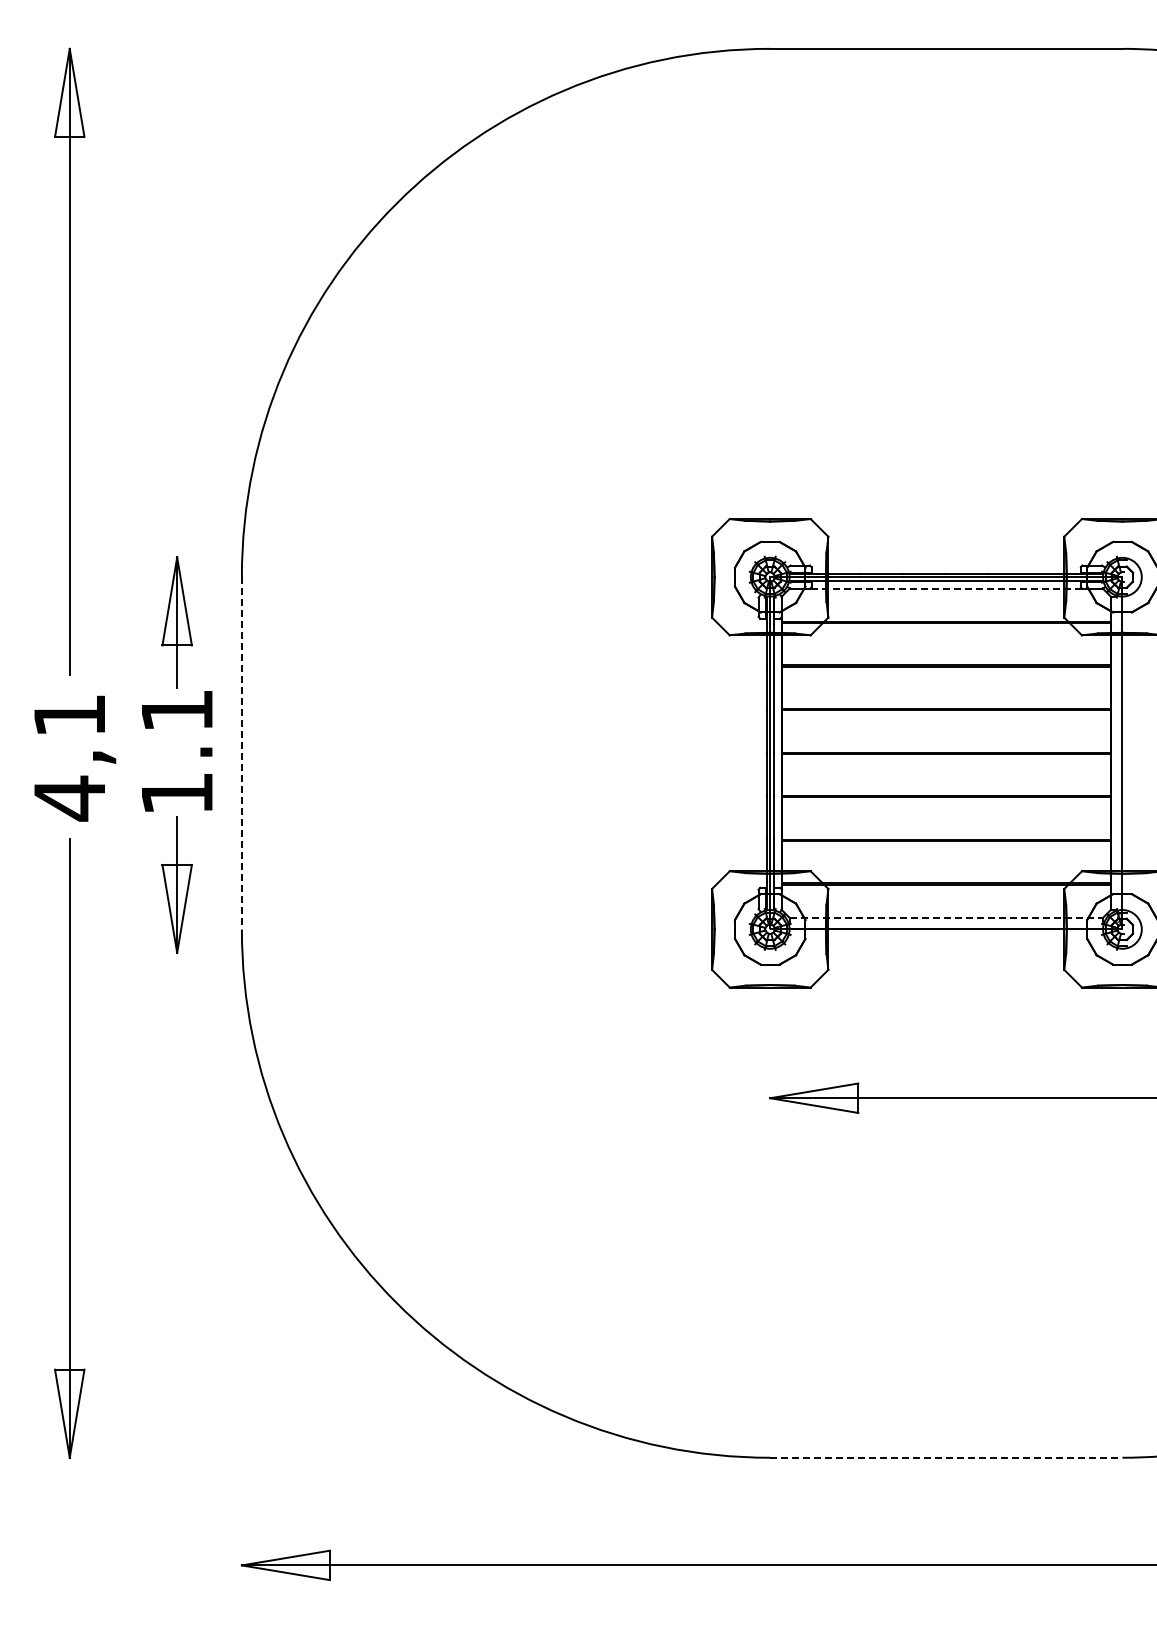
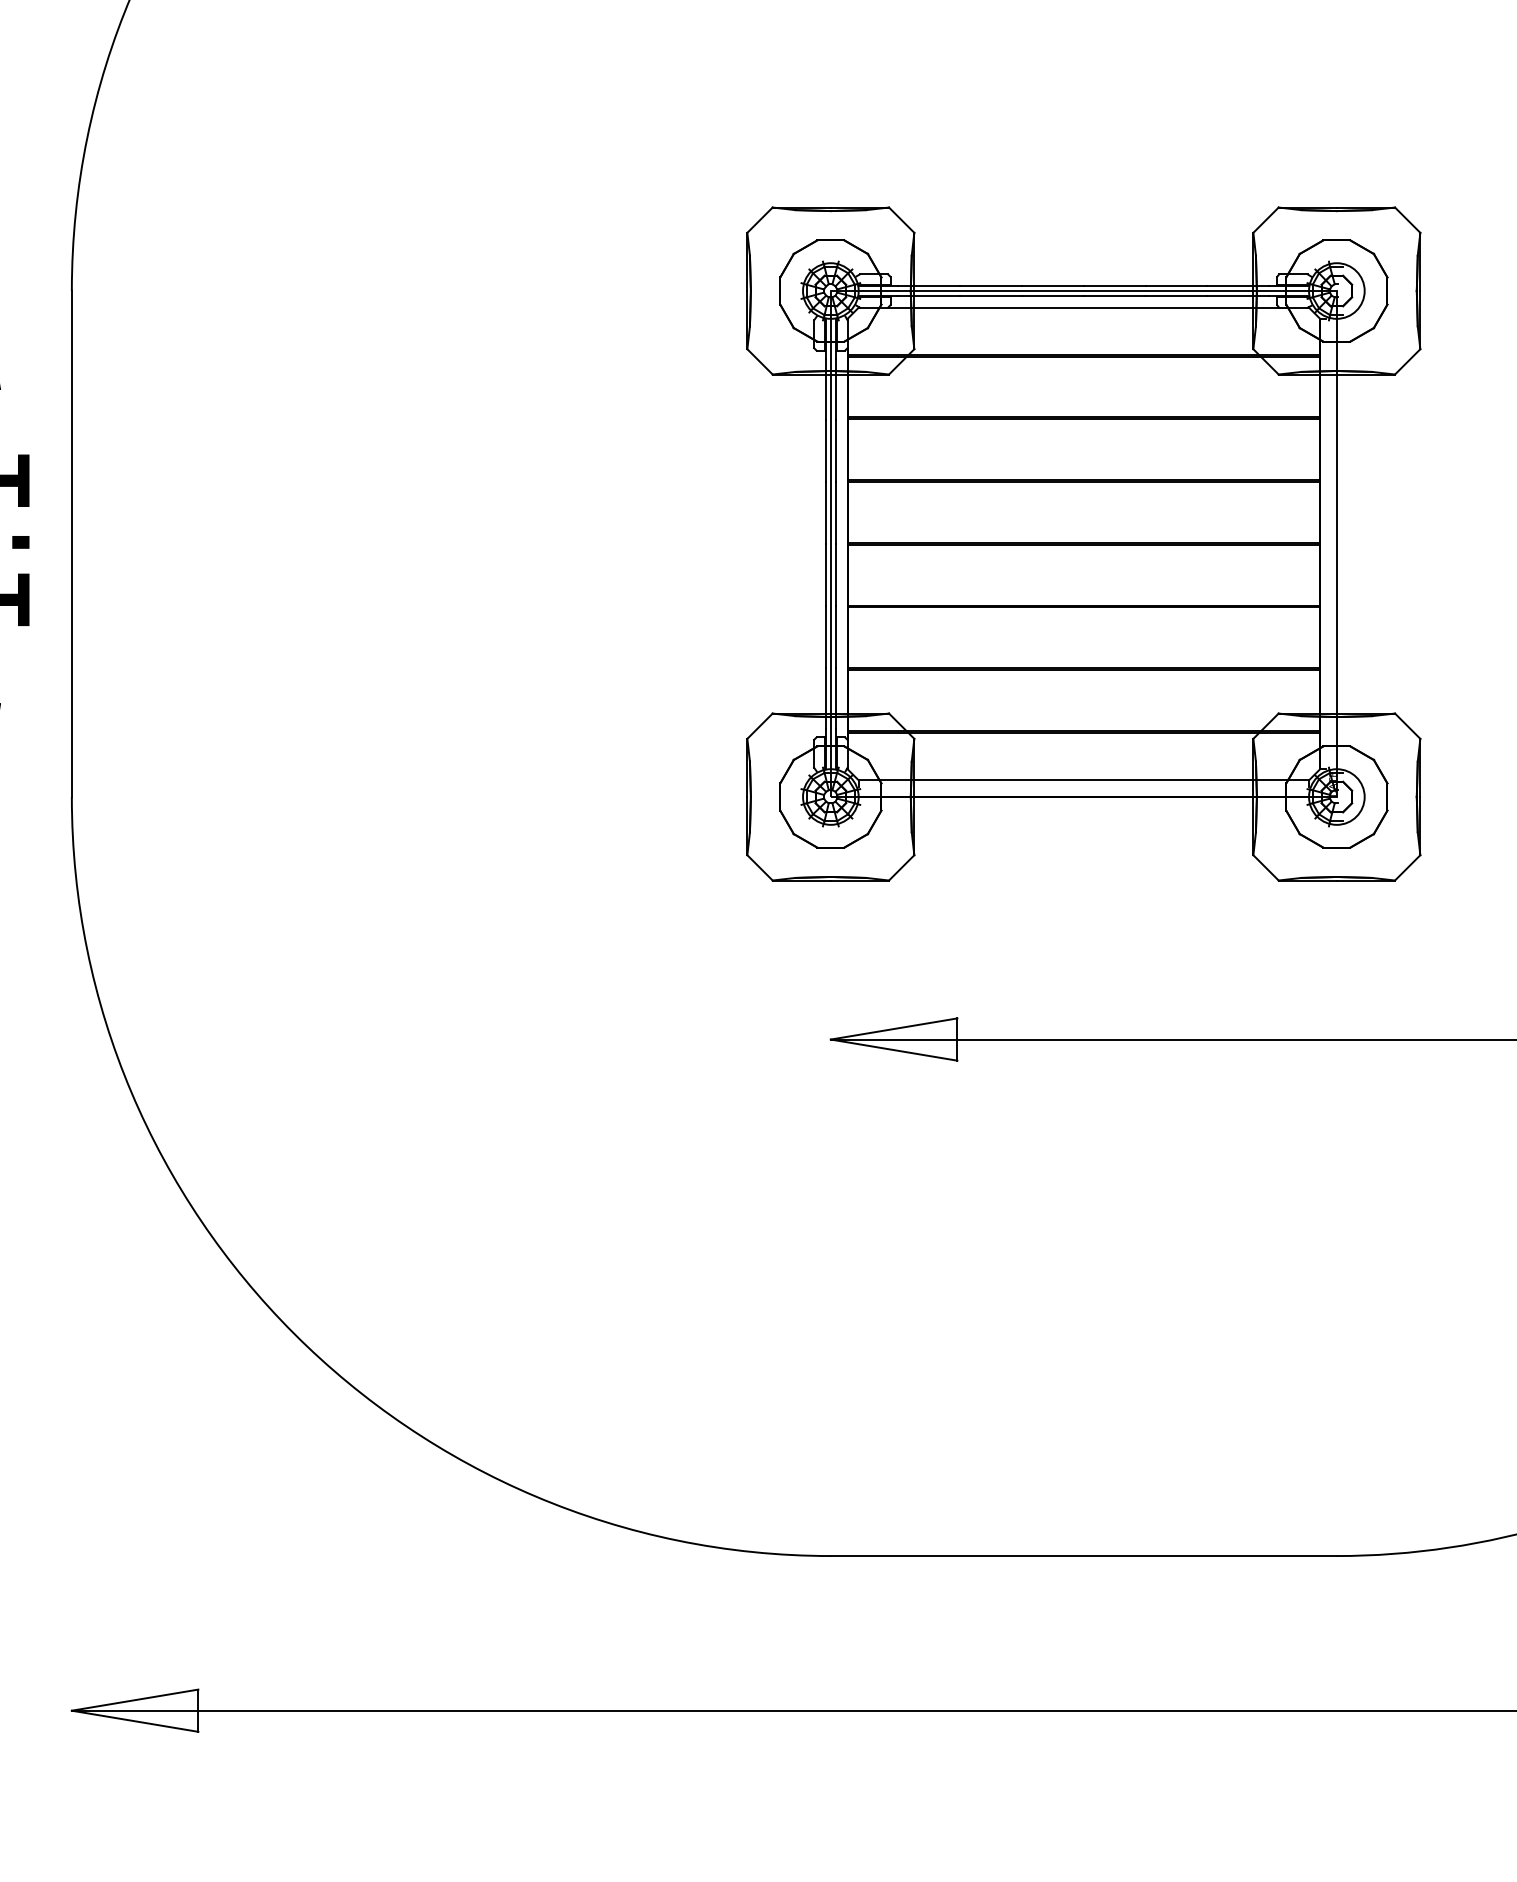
line: (945, 588) -> (1082, 307), dashed -> solid
line: (241, 753) -> (71, 544), dashed -> solid
line: (946, 917) -> (1084, 779), dashed -> solid
line: (946, 1457) -> (1084, 1555), dashed -> solid

